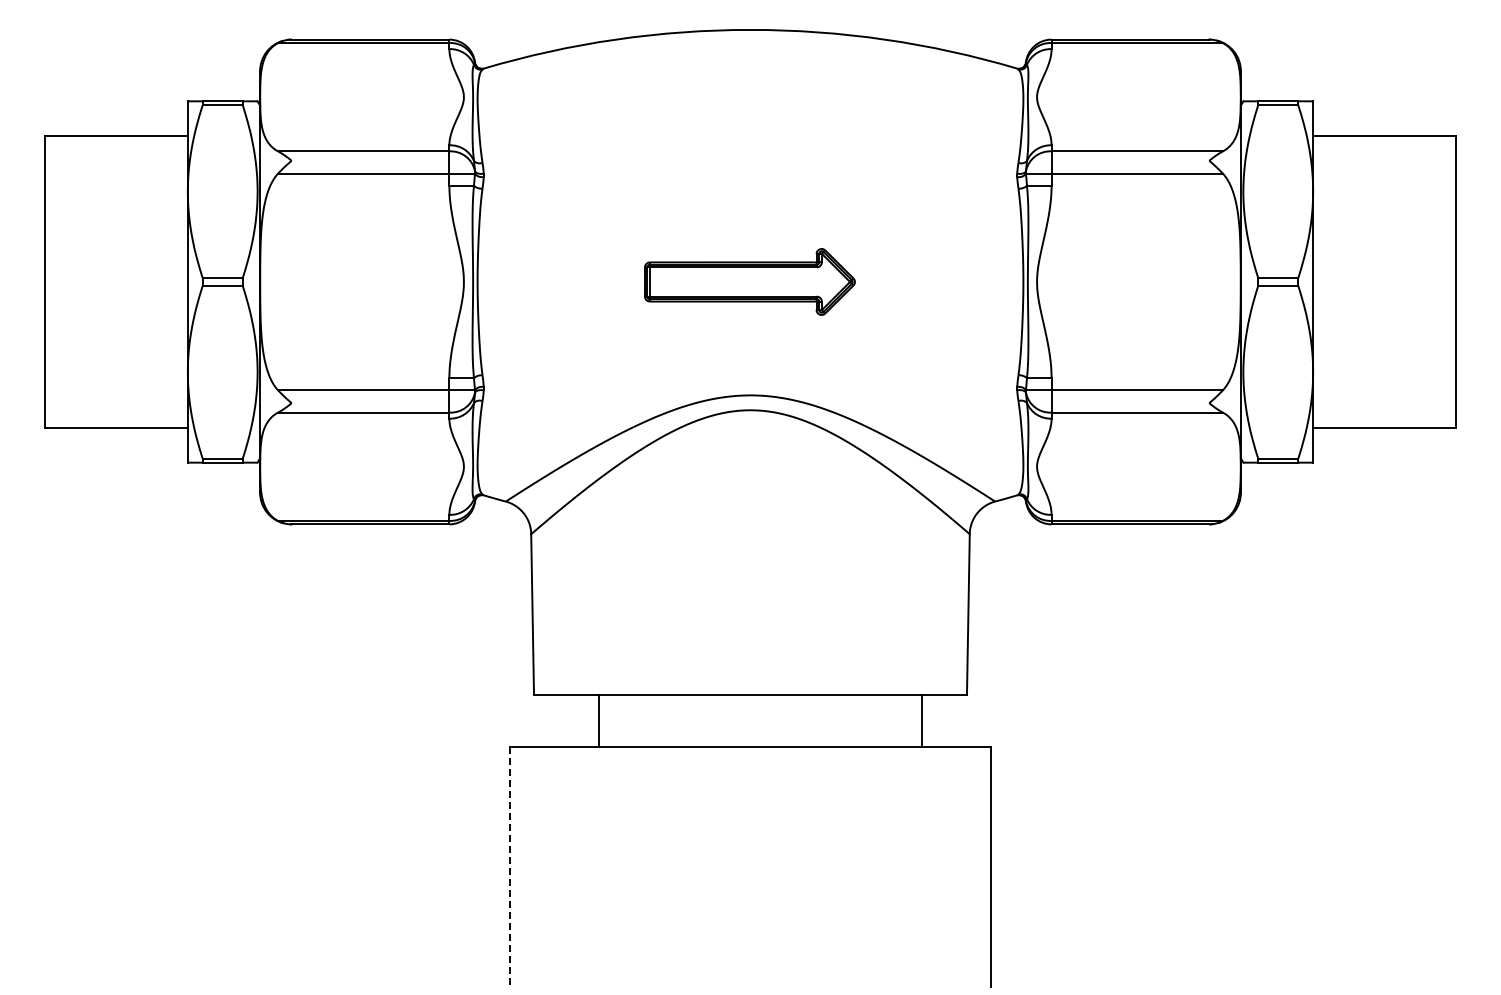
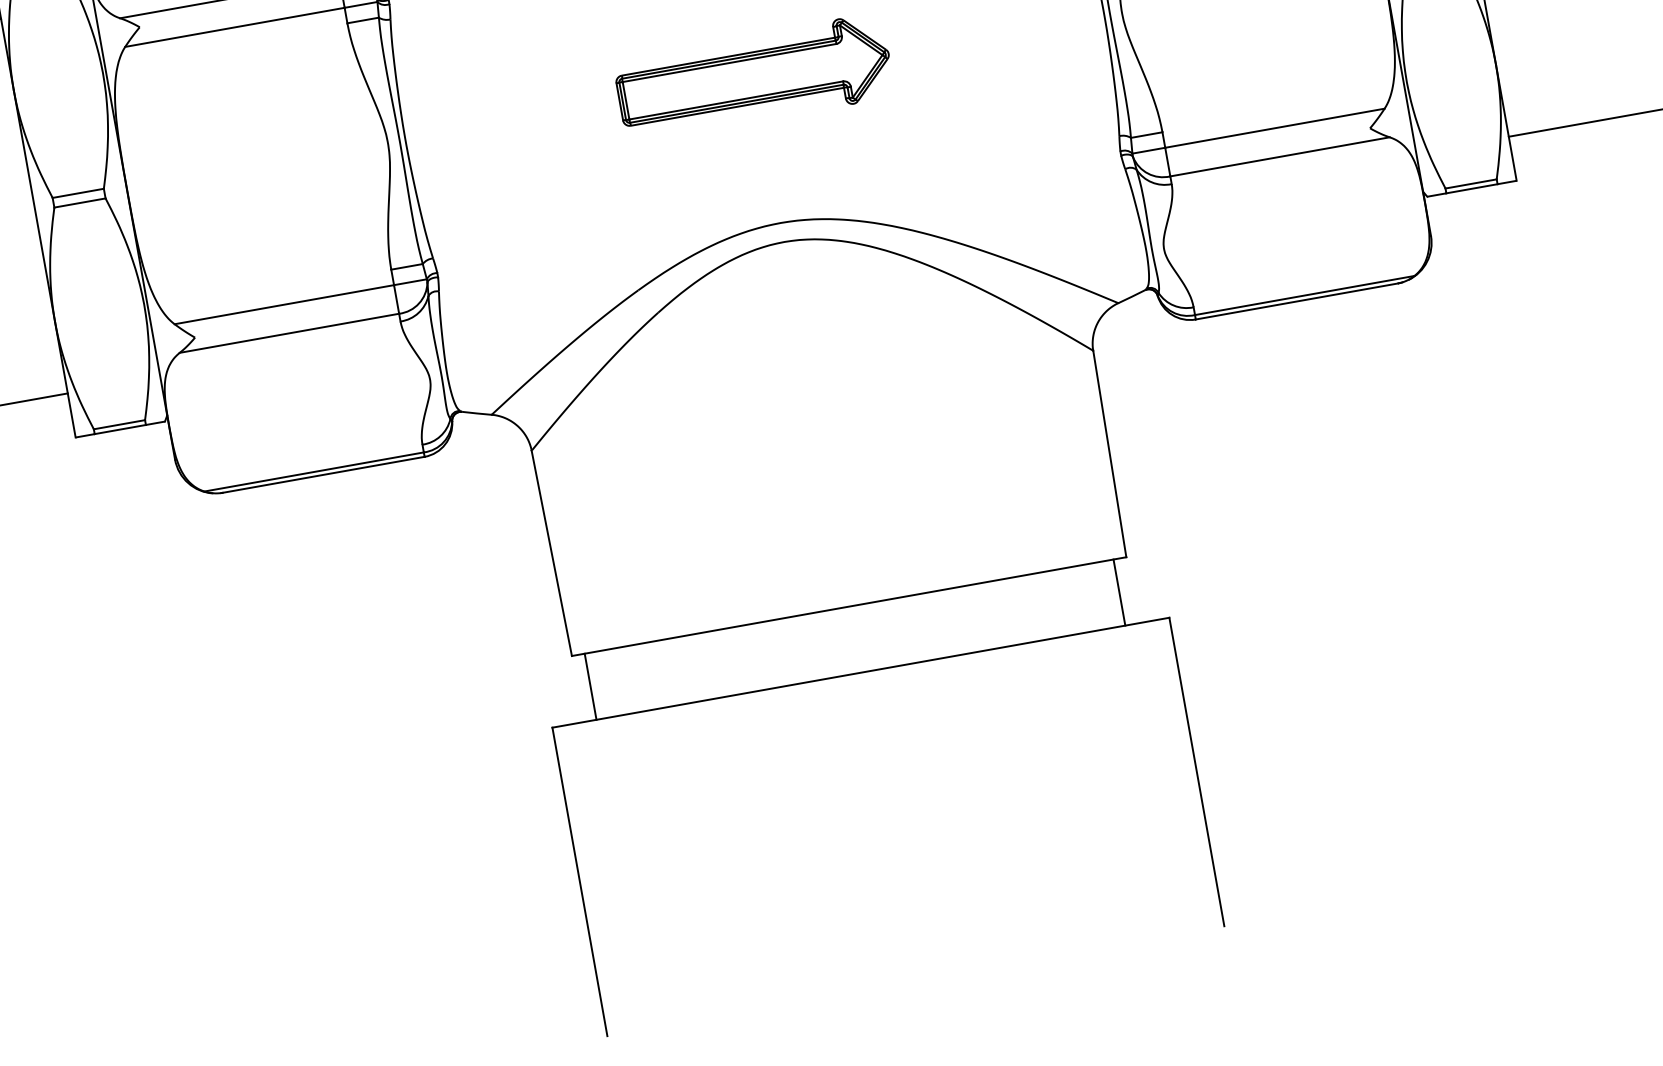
line: (599, 720) -> (591, 686), moved
line: (921, 720) -> (1118, 592), moved
line: (509, 867) -> (579, 882), dashed -> solid

